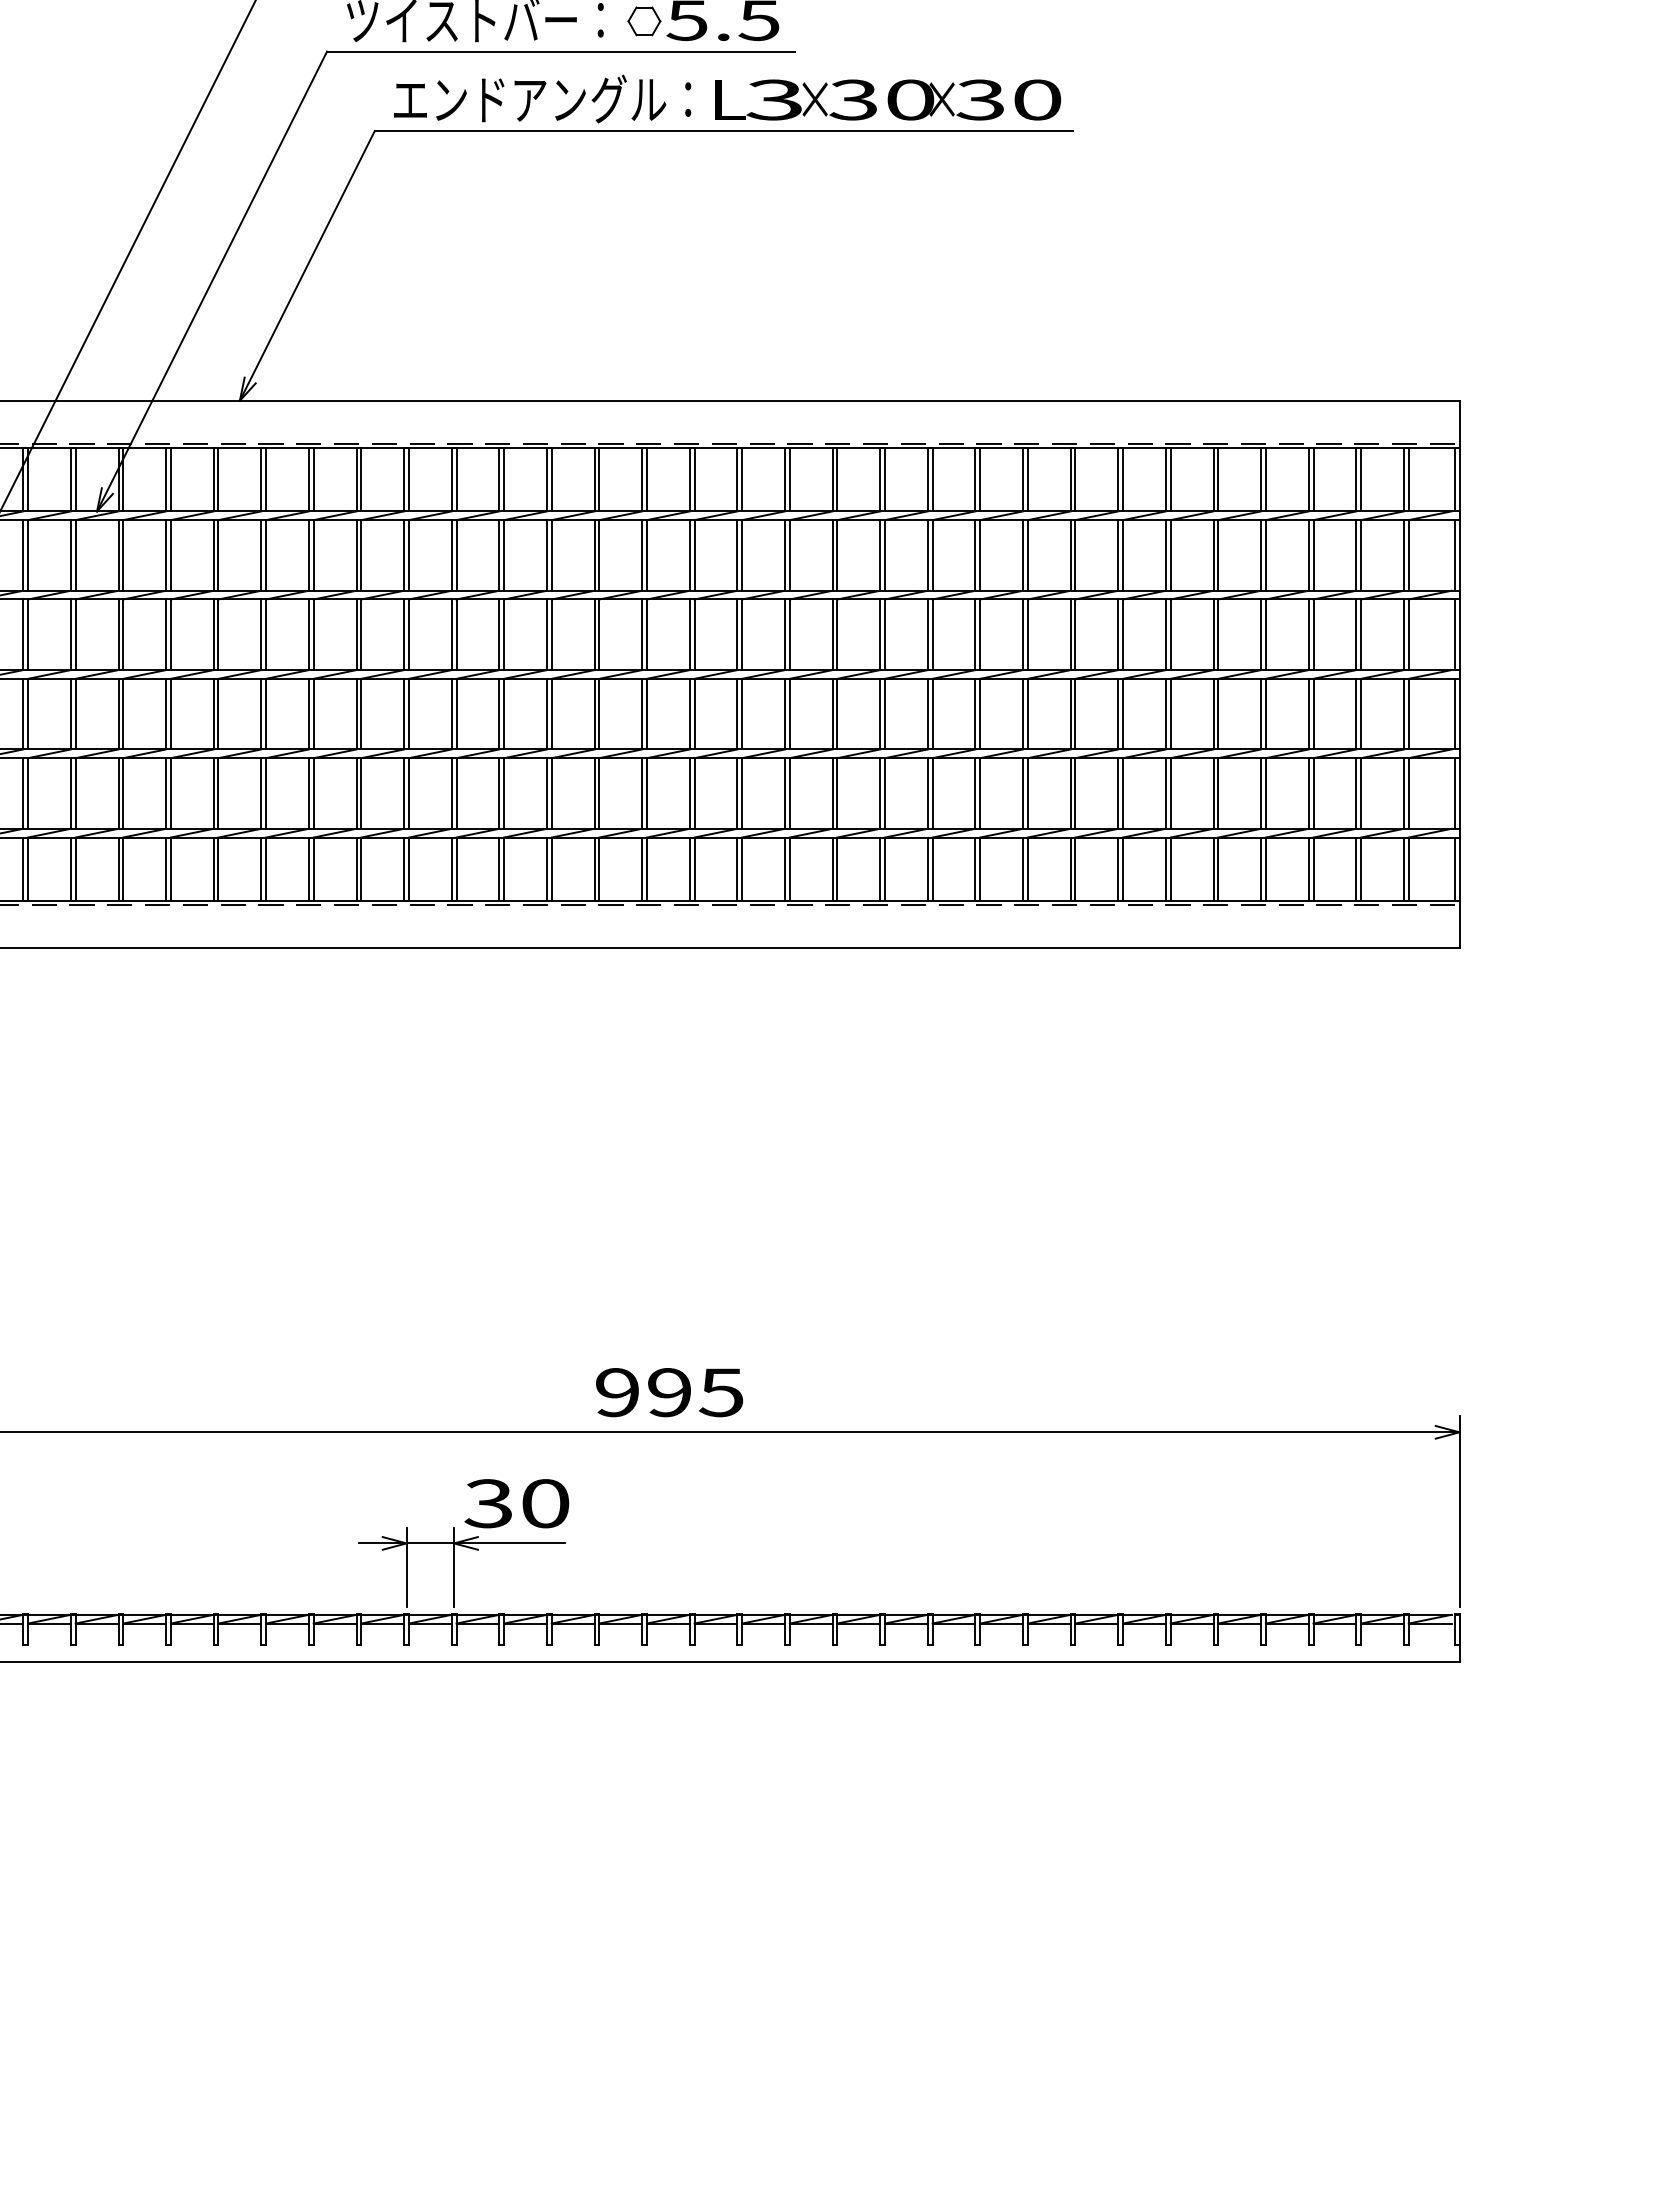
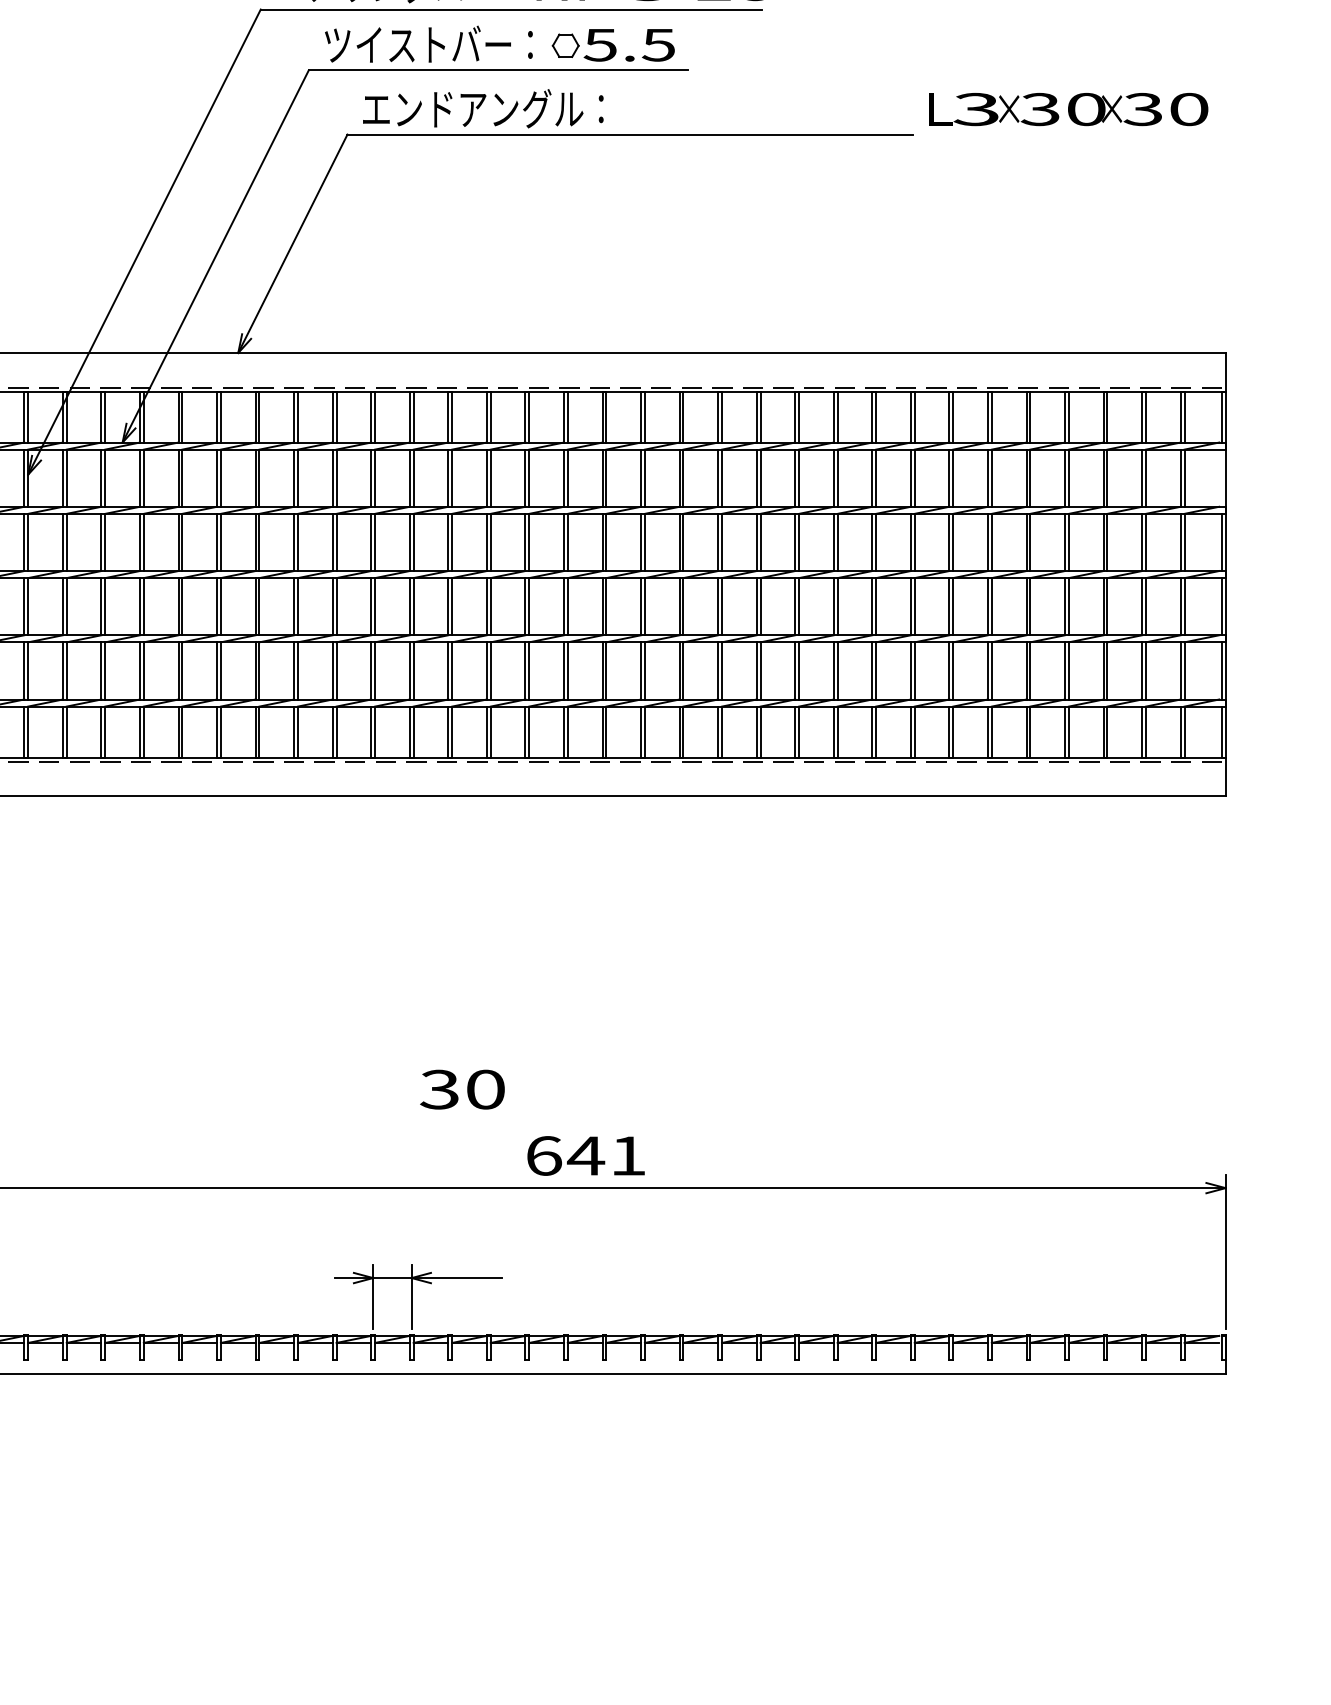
text: (888, 99) -> (1068, 109), moved
line: (1454, 555) -> (1221, 478), removed
text: (669, 1392) -> (586, 1155), 995 -> 641
text: (516, 1503) -> (462, 1089), moved

